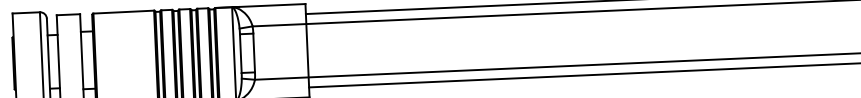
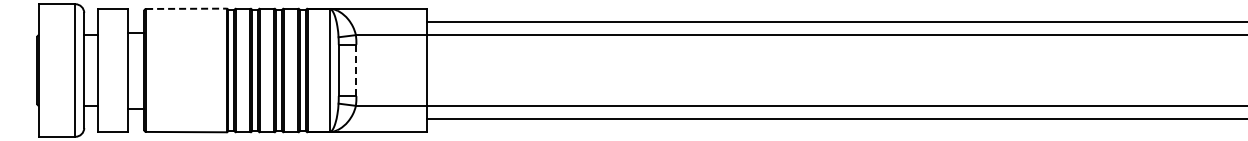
line: (123, 11) -> (186, 8), solid -> dashed
line: (254, 53) -> (356, 70), solid -> dashed

